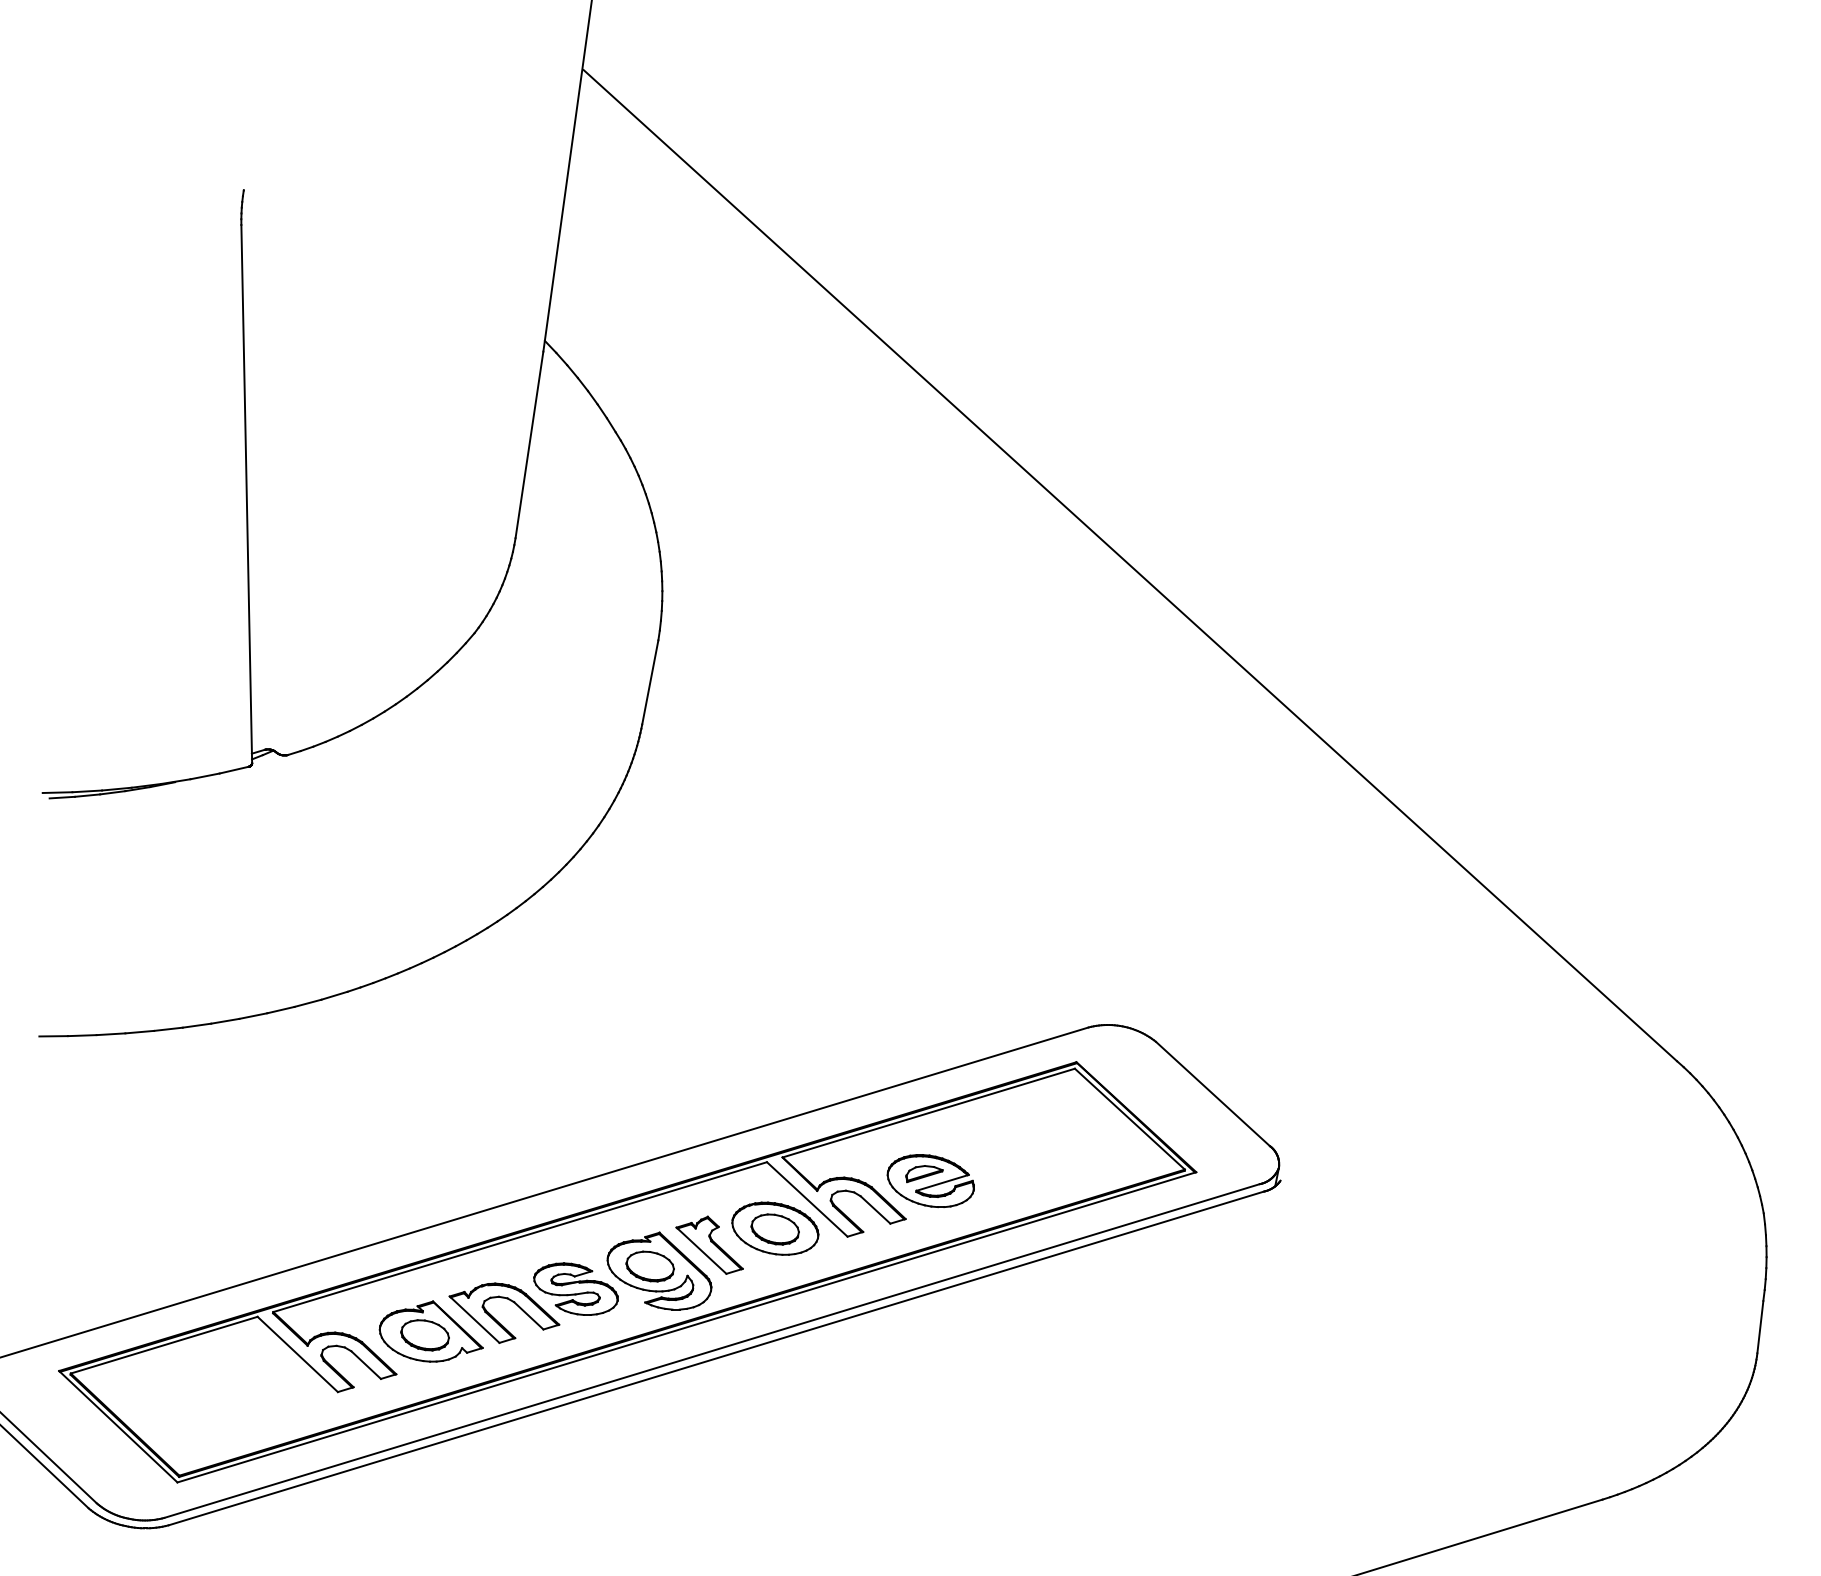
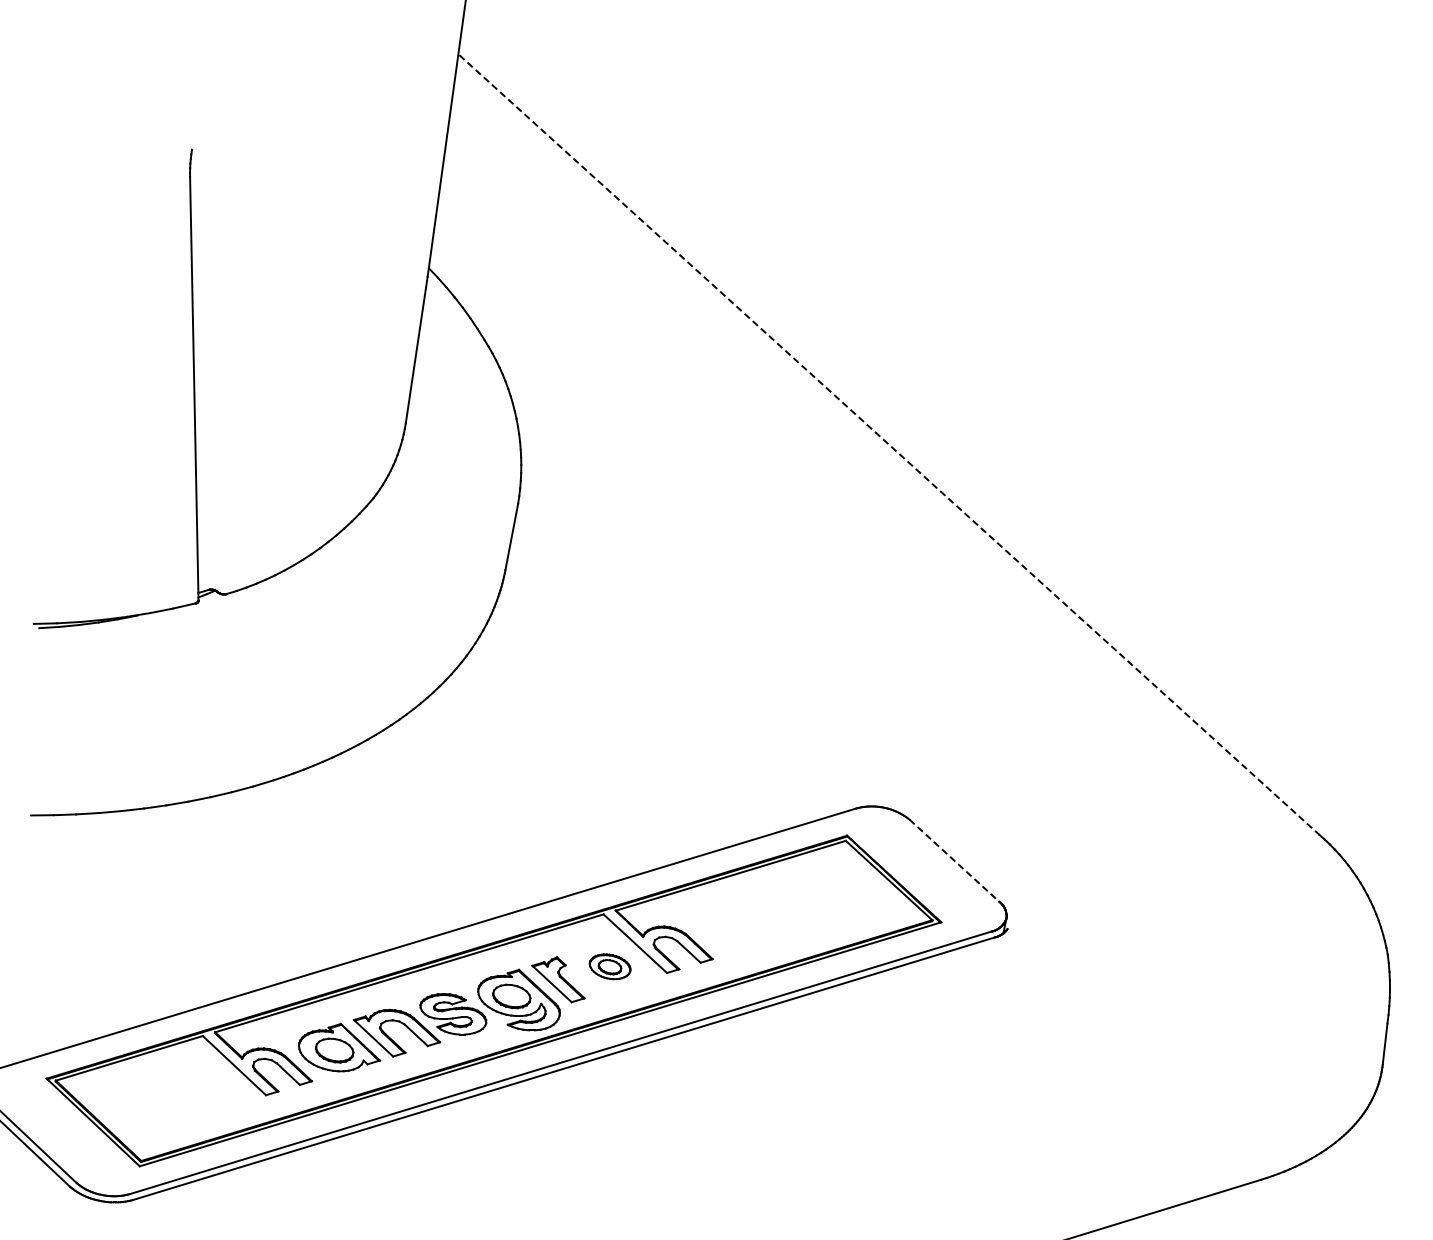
line: (1130, 566) -> (889, 445), solid -> dashed
line: (1213, 1093) -> (954, 860), solid -> dashed
part: (930, 1180) -> (732, 928), removed
part: (774, 1228) -> (609, 966), size x0.6

